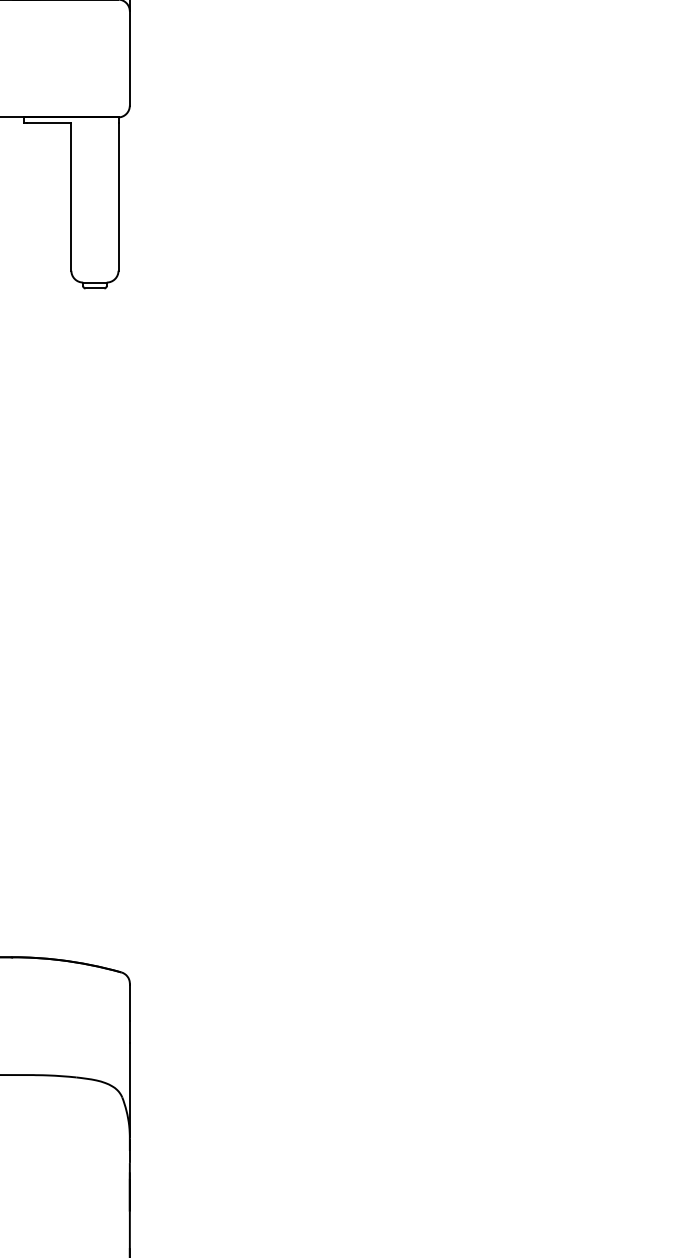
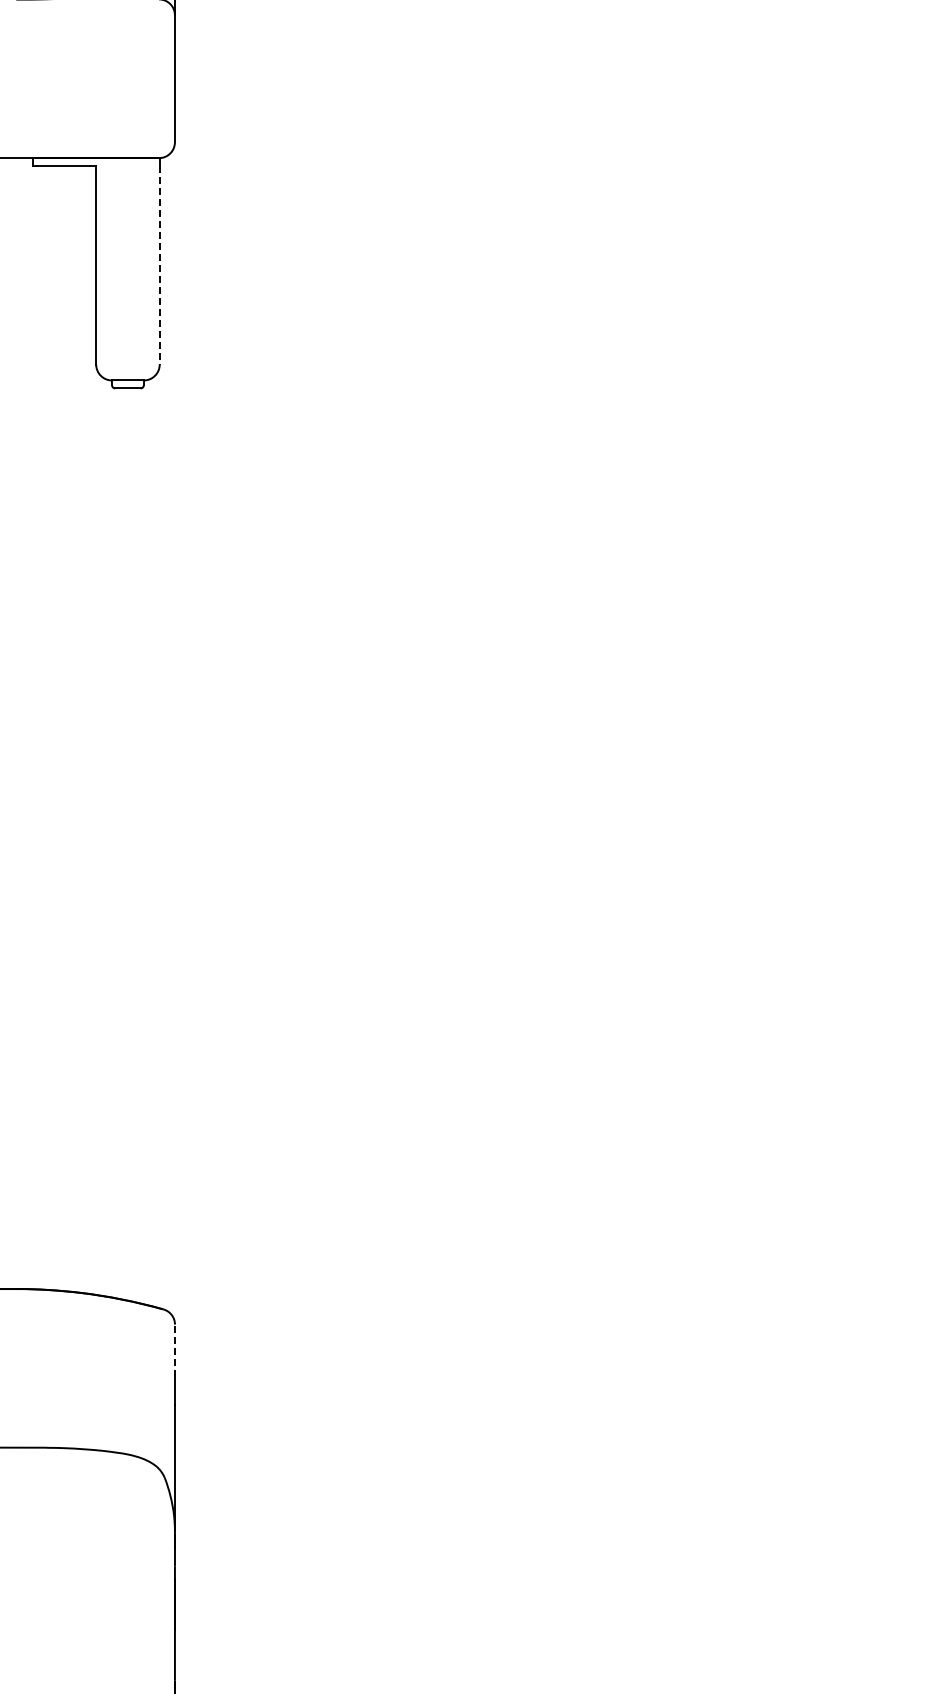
line: (118, 197) -> (159, 265), solid -> dashed
line: (129, 1002) -> (174, 1350), solid -> dashed

